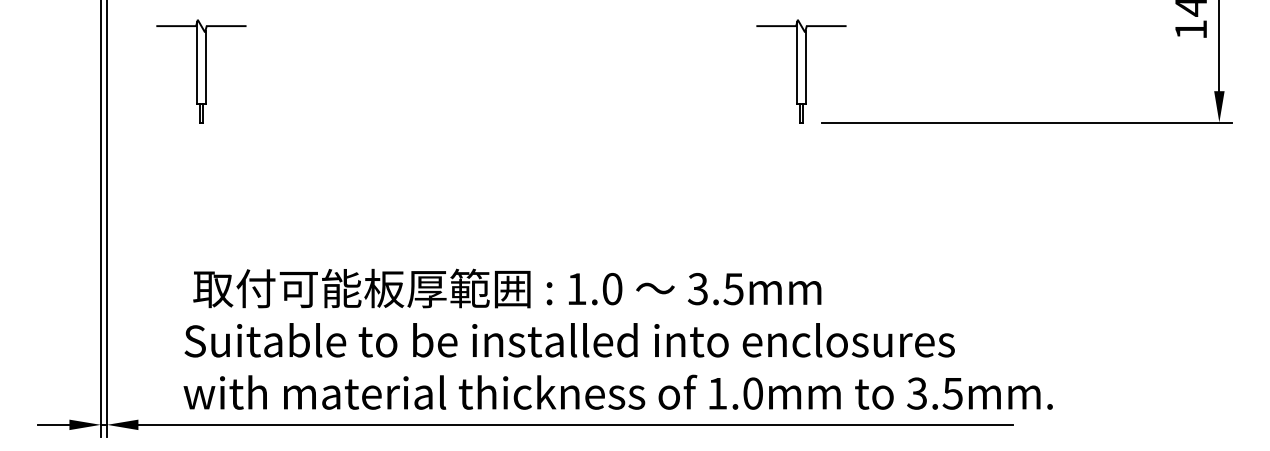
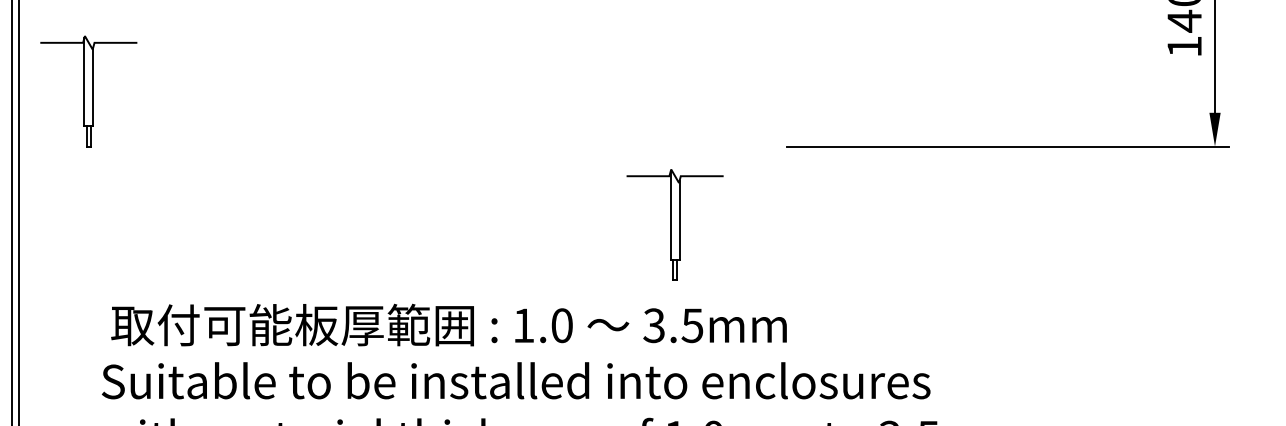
part: (201, 71) -> (88, 91), moved
part: (801, 71) -> (675, 225), moved

